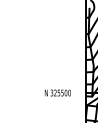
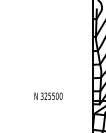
text: (57, 92) -> (48, 95), moved

